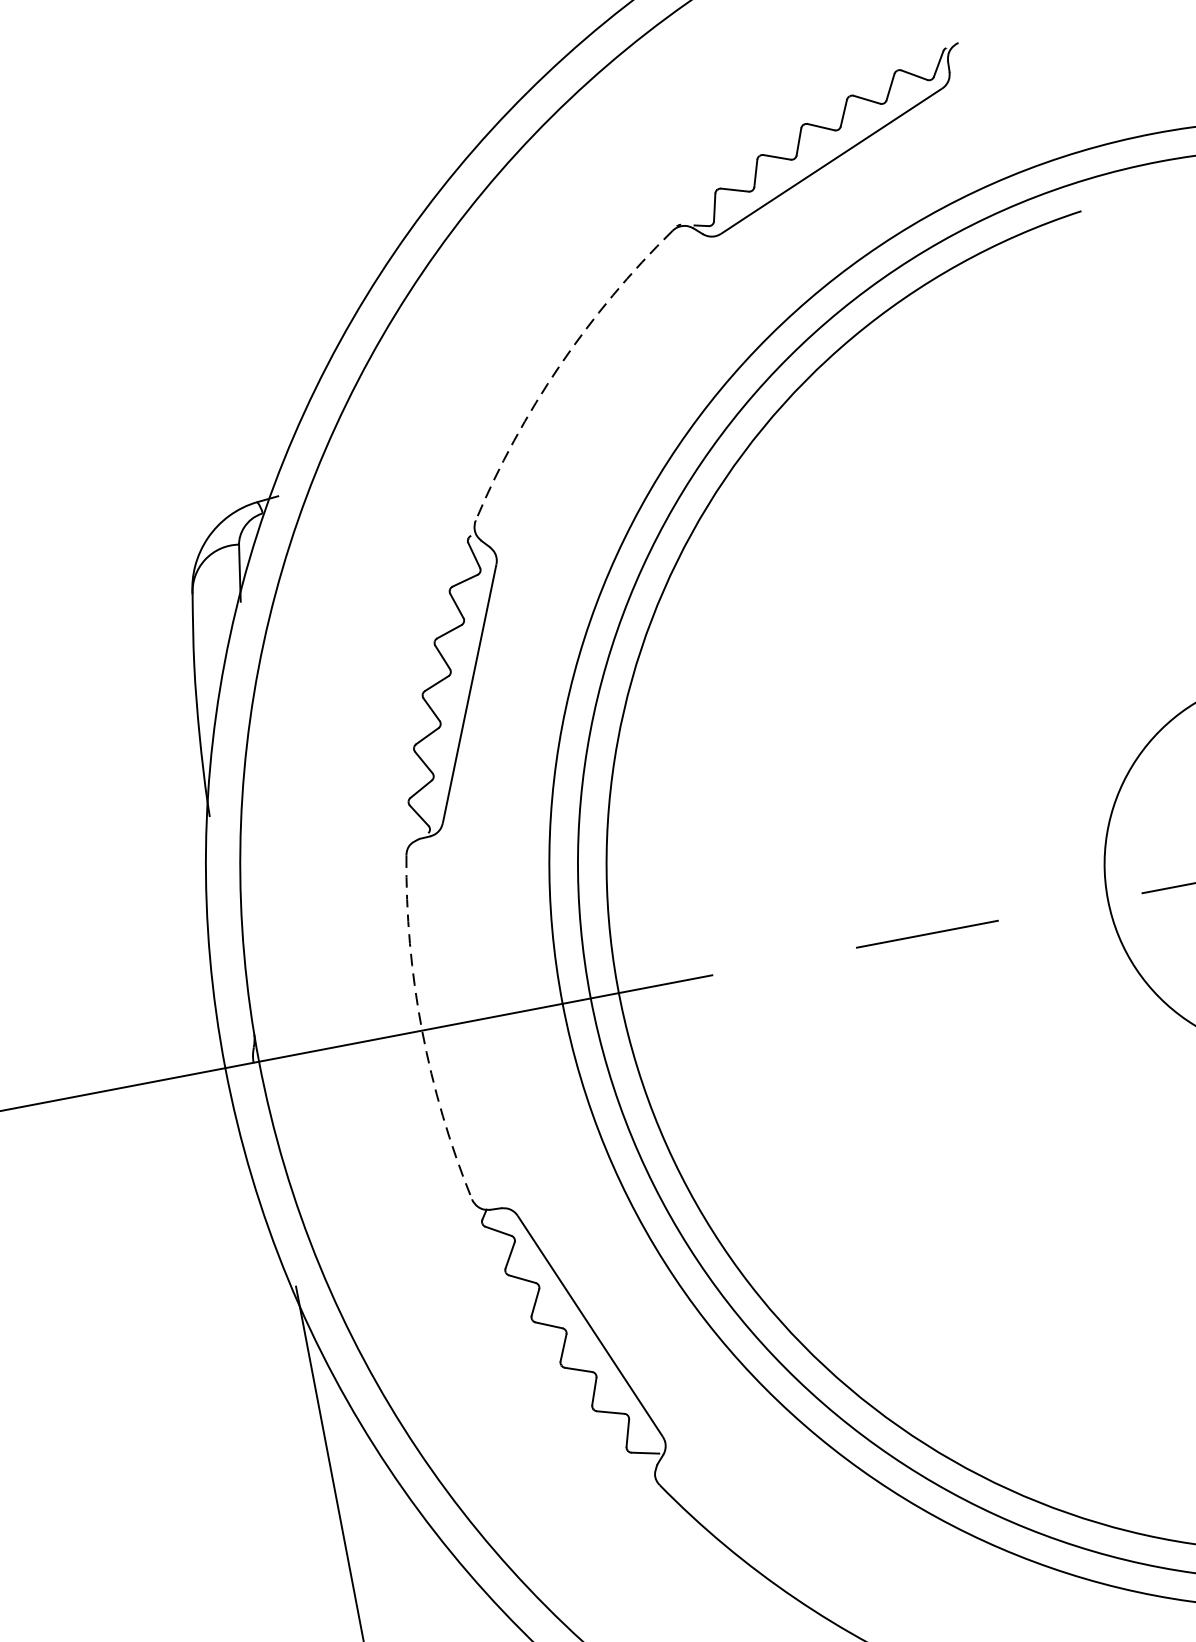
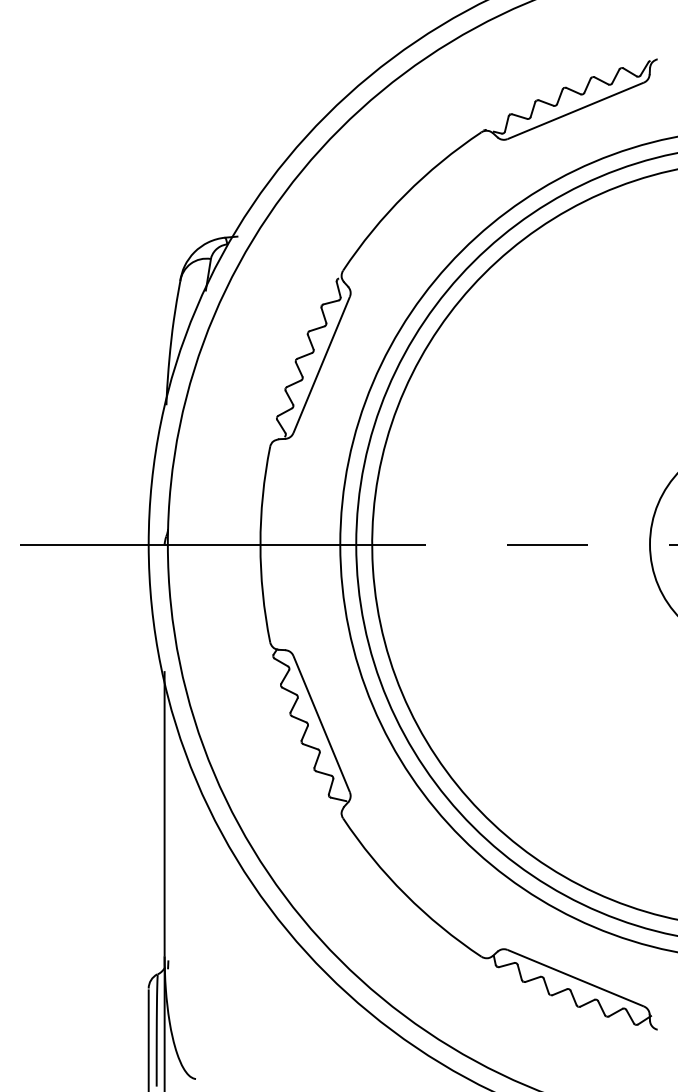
arc: (559, 365) -> (405, 194), dashed -> solid
arc: (422, 1030) -> (260, 544), dashed -> solid

